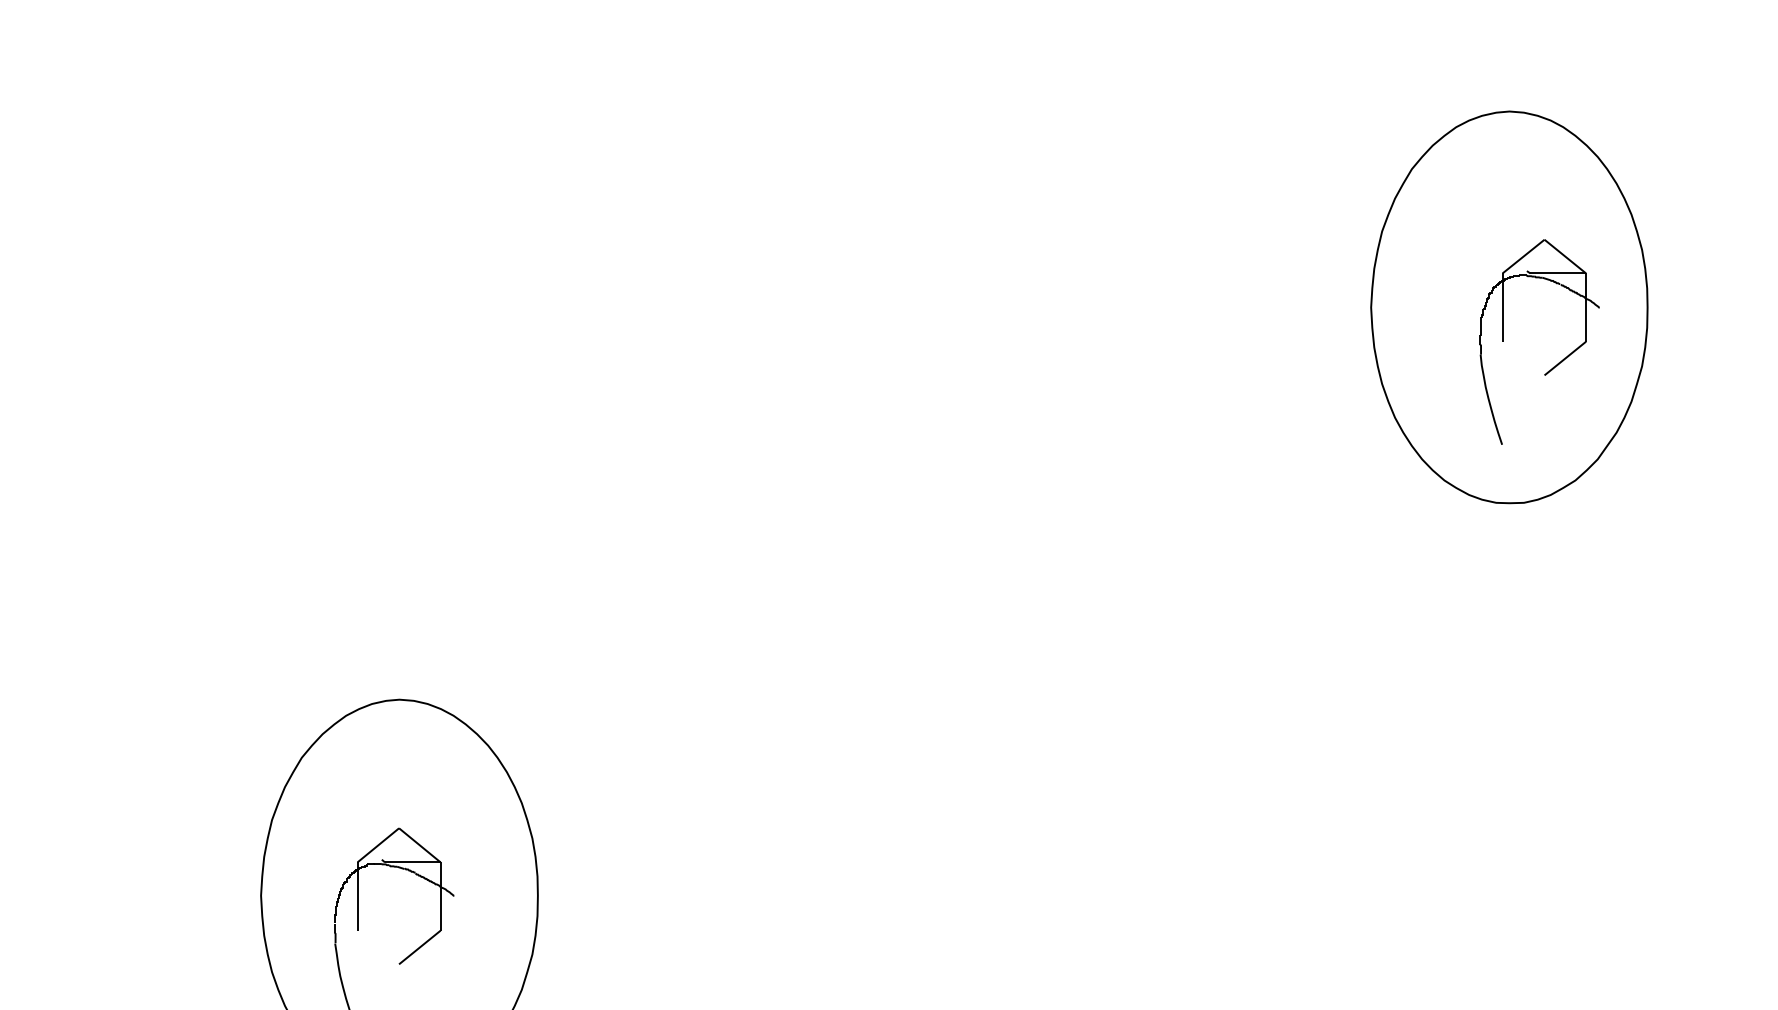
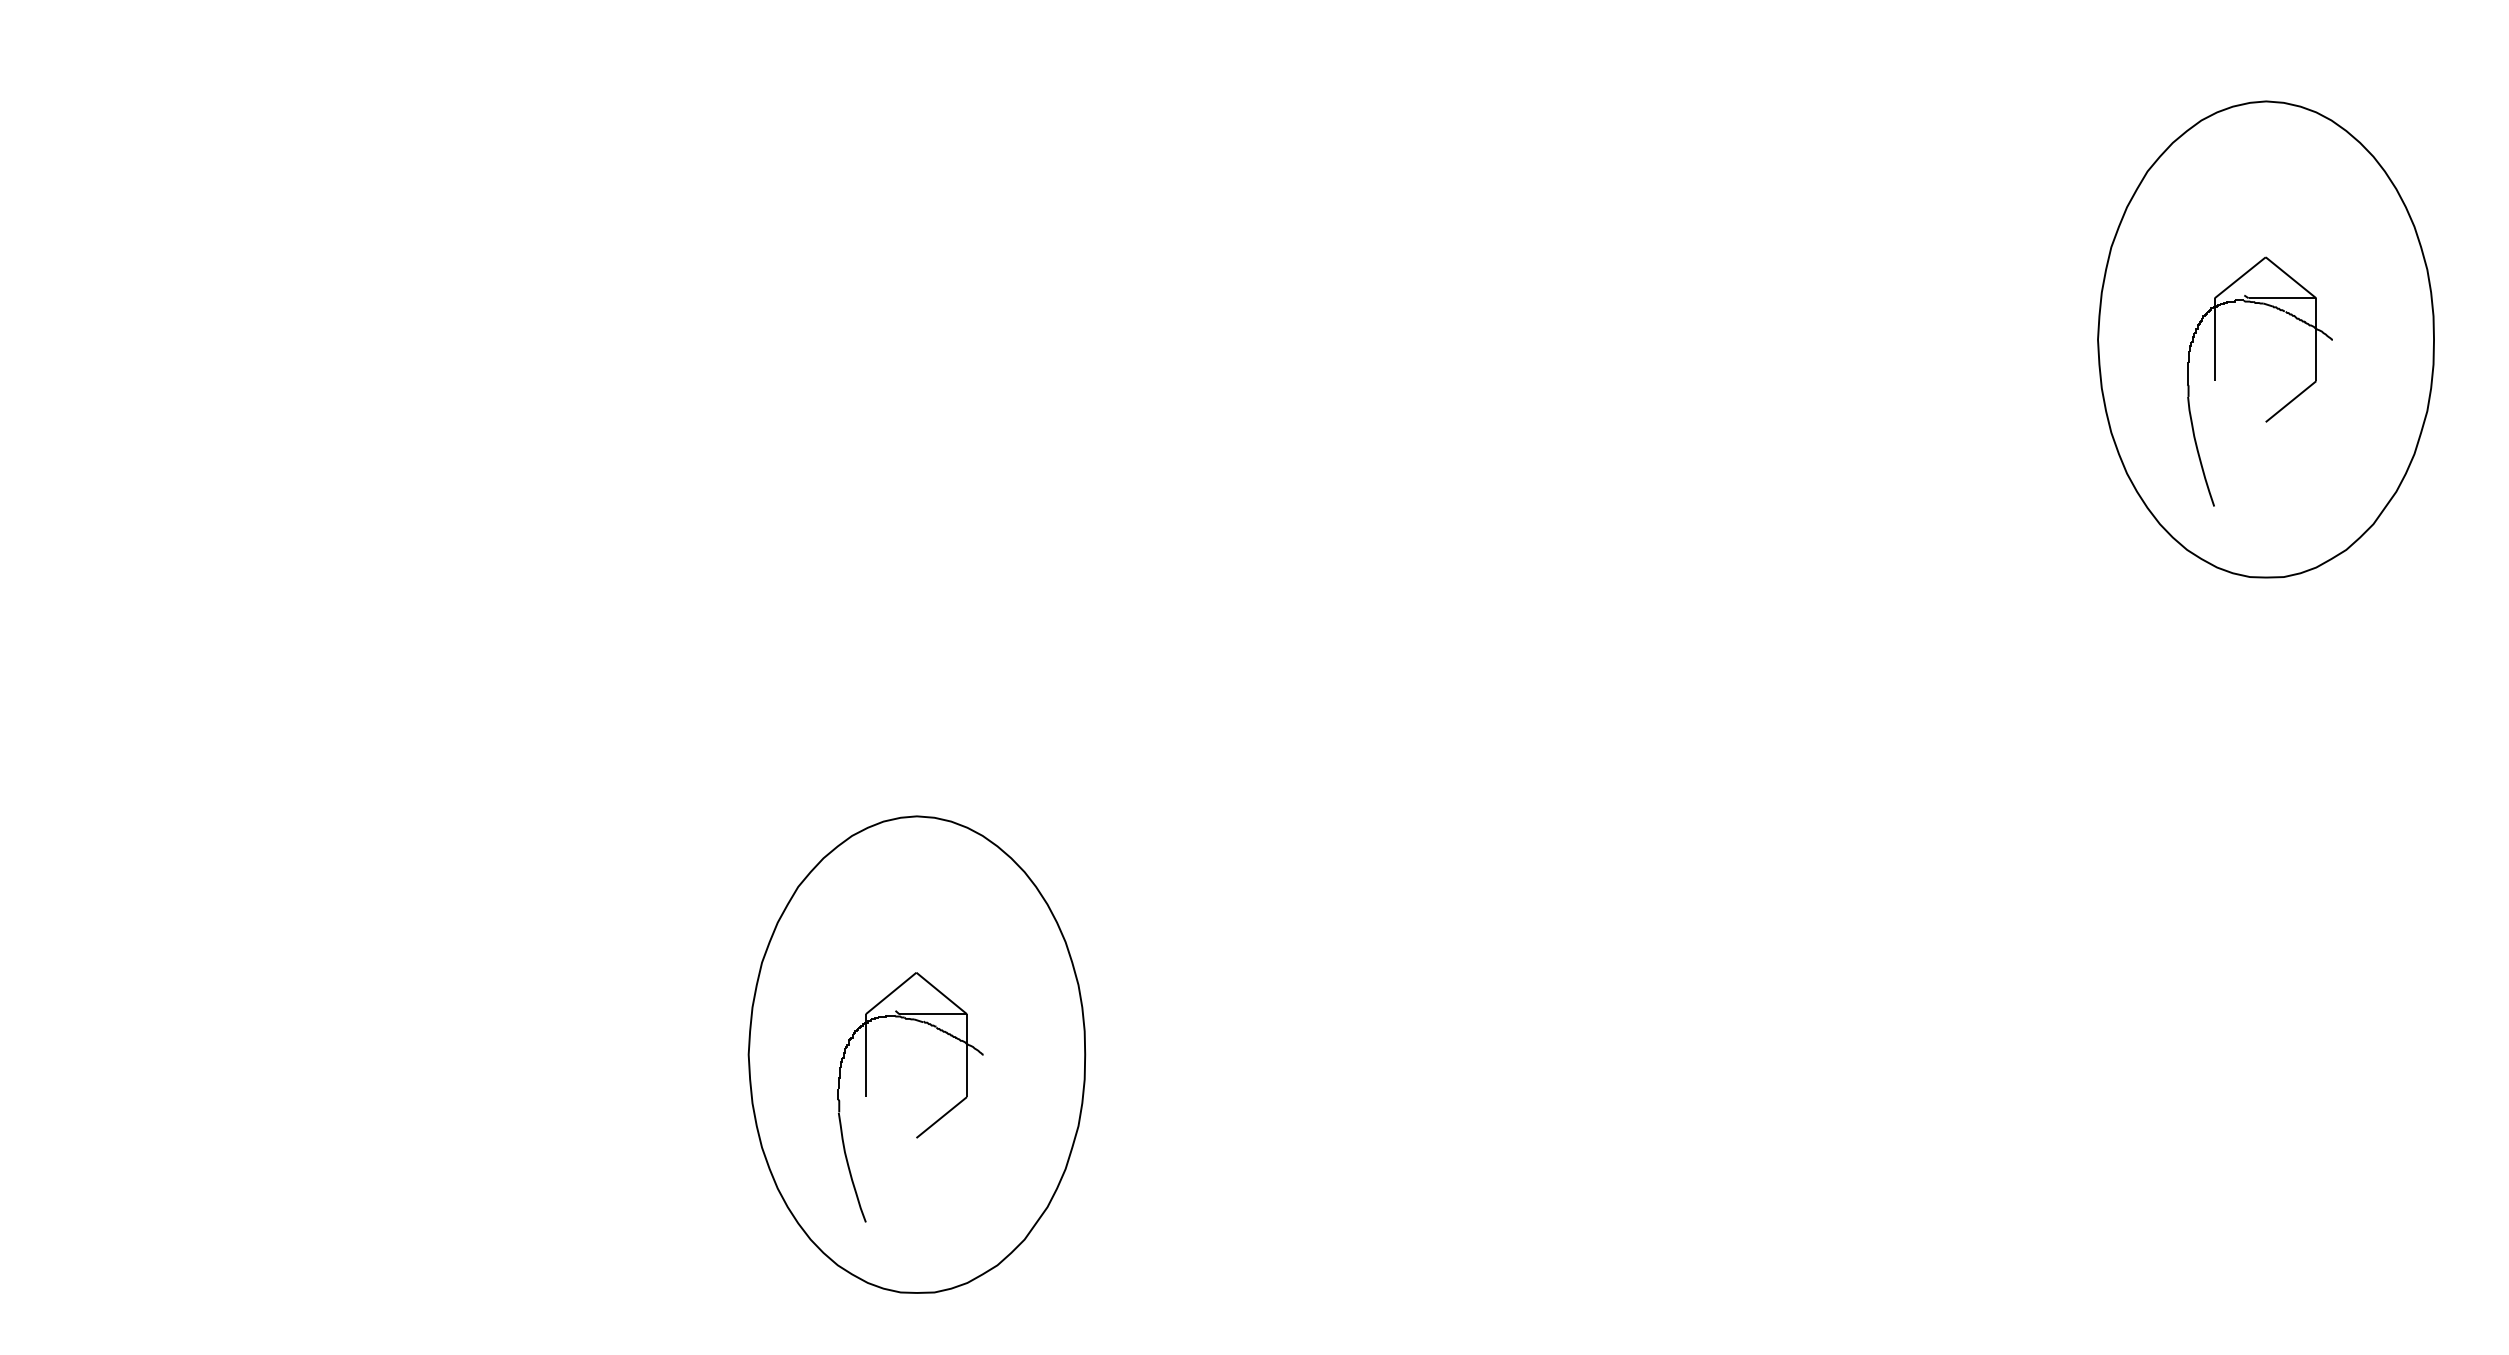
part: (1555, 364) -> (2279, 409), moved

